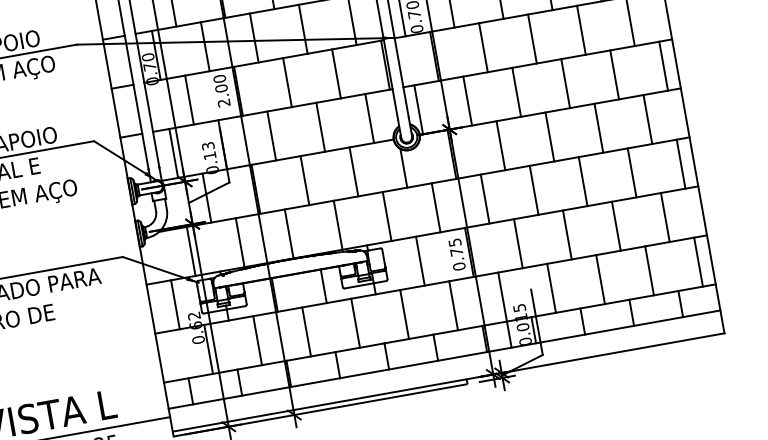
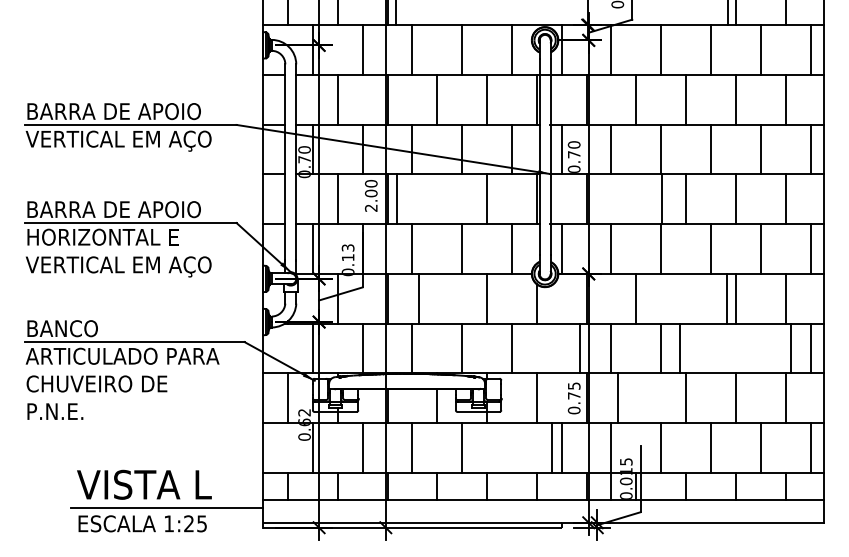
line: (483, 47) -> (662, 199), moved
line: (287, 82) -> (397, 199), moved
line: (550, 136) -> (727, 298), moved
line: (631, 172) -> (790, 348), moved
line: (305, 180) -> (419, 298), moved
line: (582, 181) -> (679, 348), moved
line: (435, 207) -> (579, 348), moved
line: (518, 243) -> (618, 398), moved
line: (404, 313) -> (551, 447), moved

